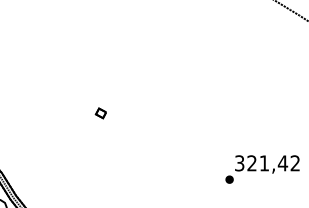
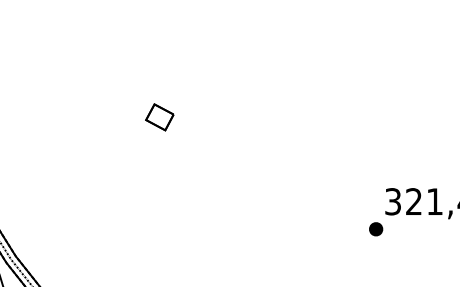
part: (100, 113) -> (158, 117), size x1.6

